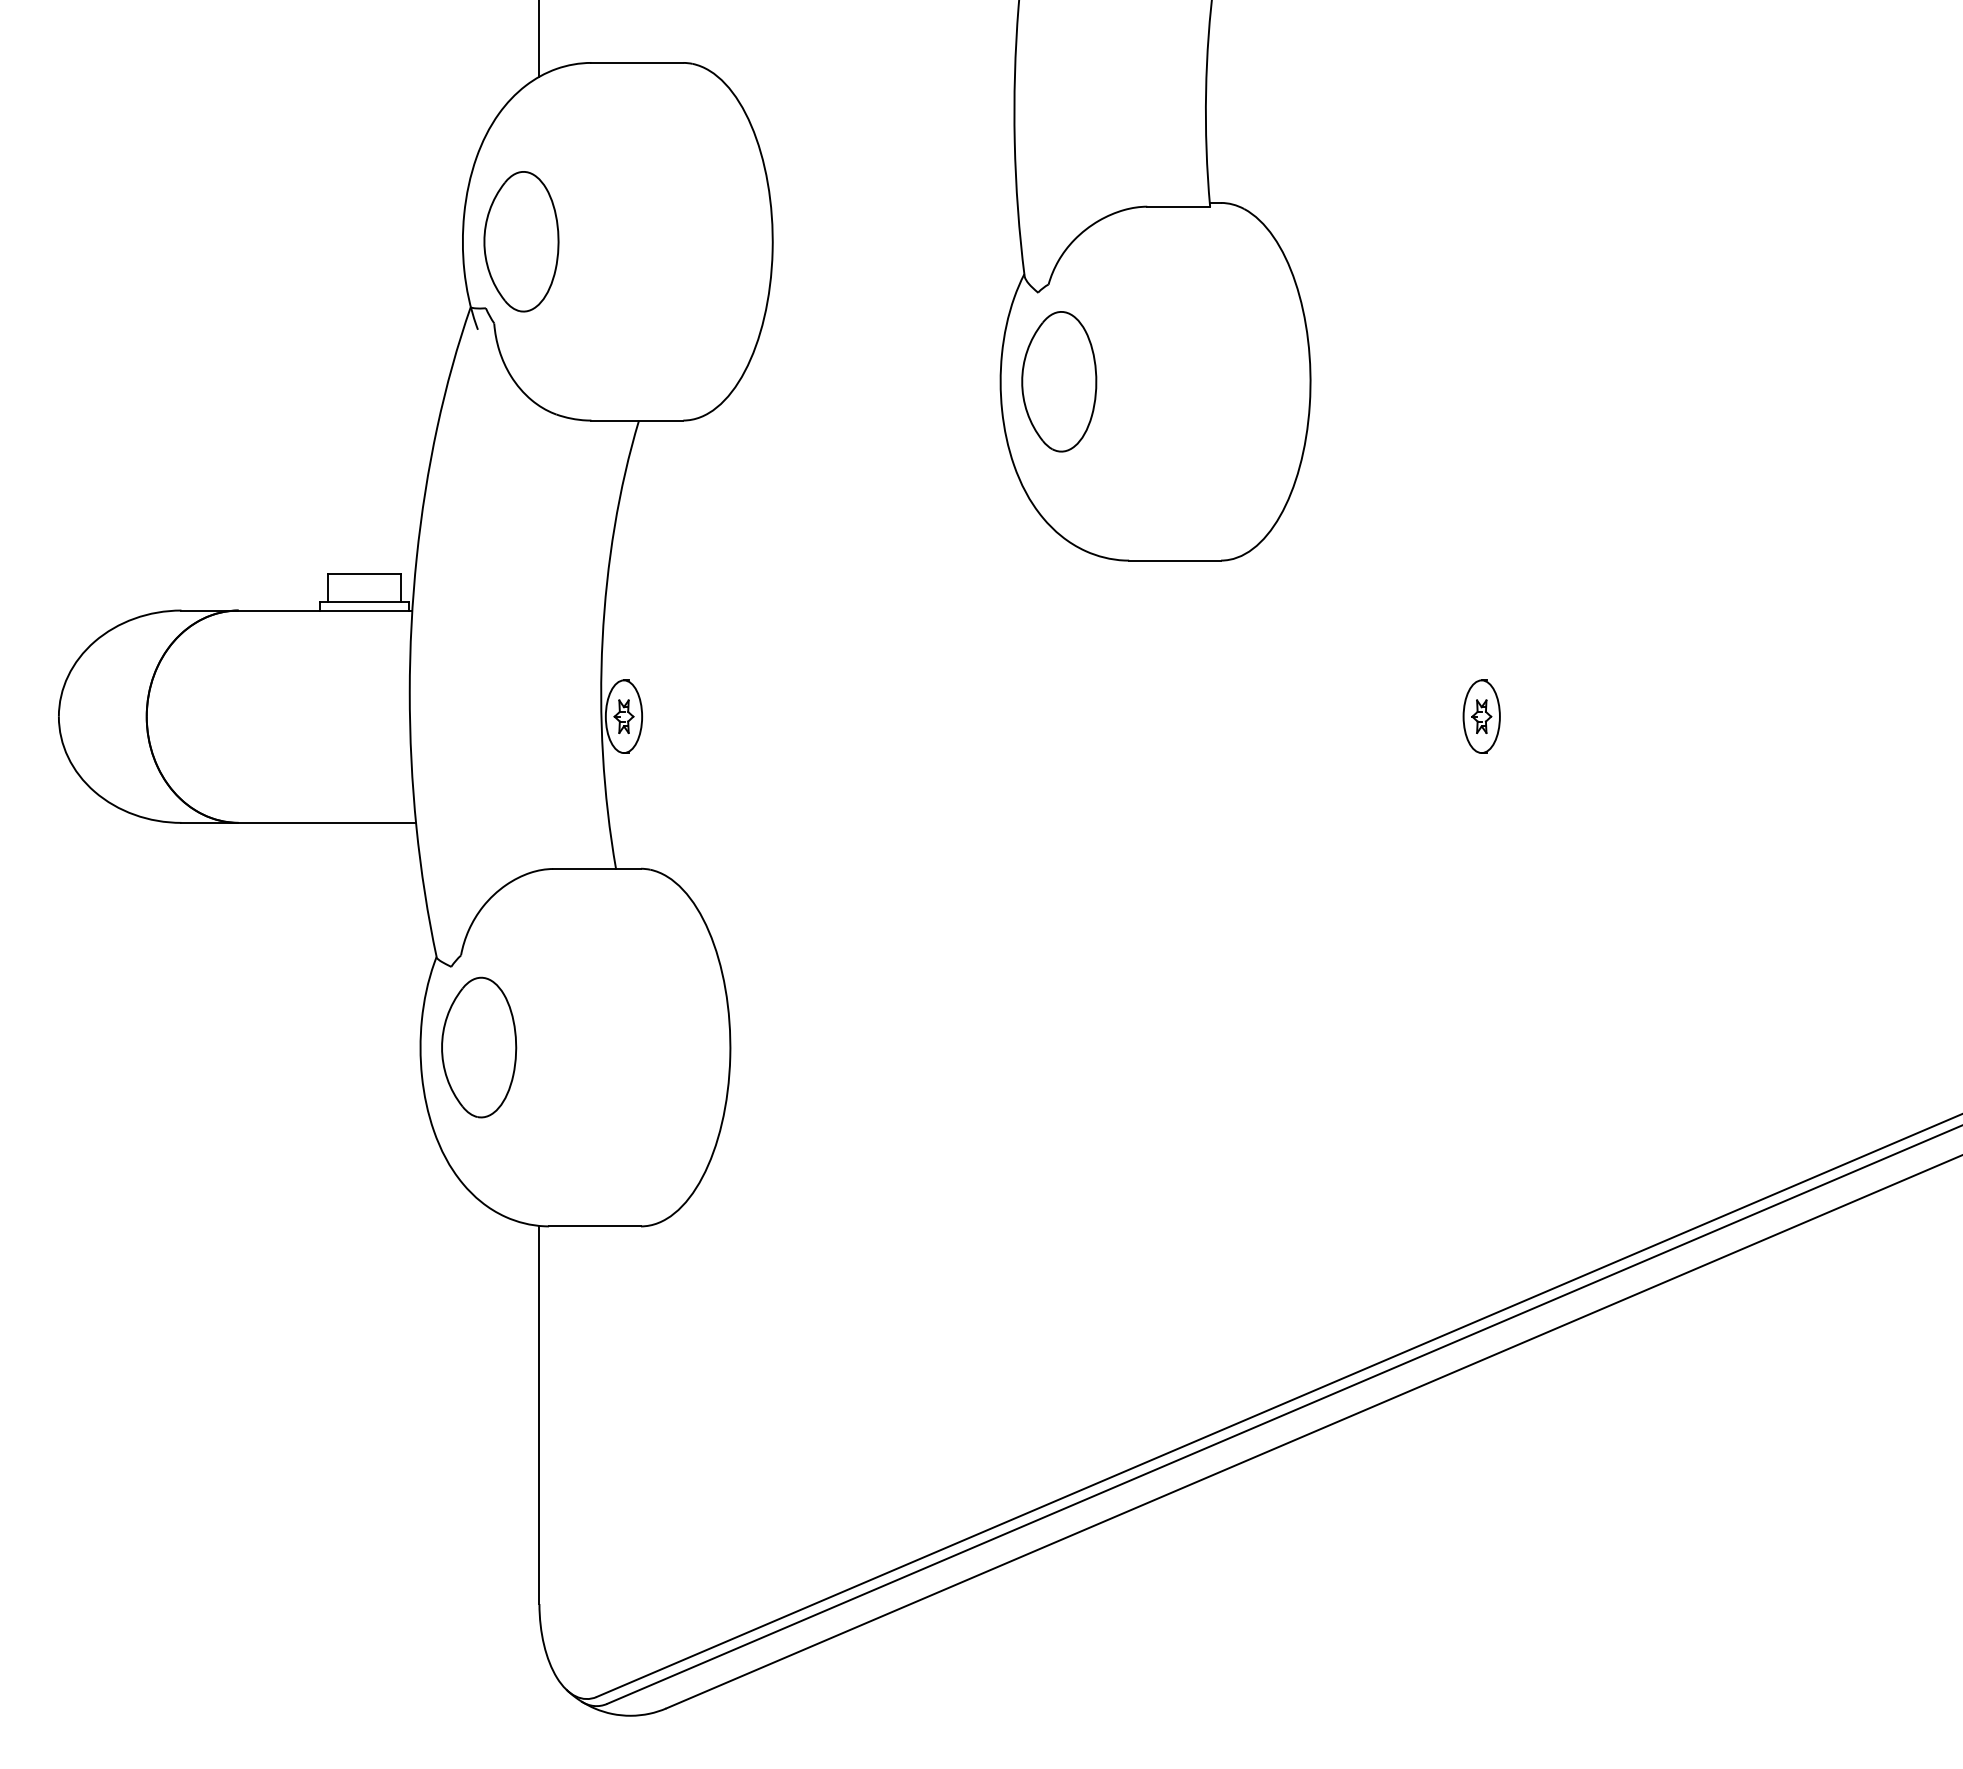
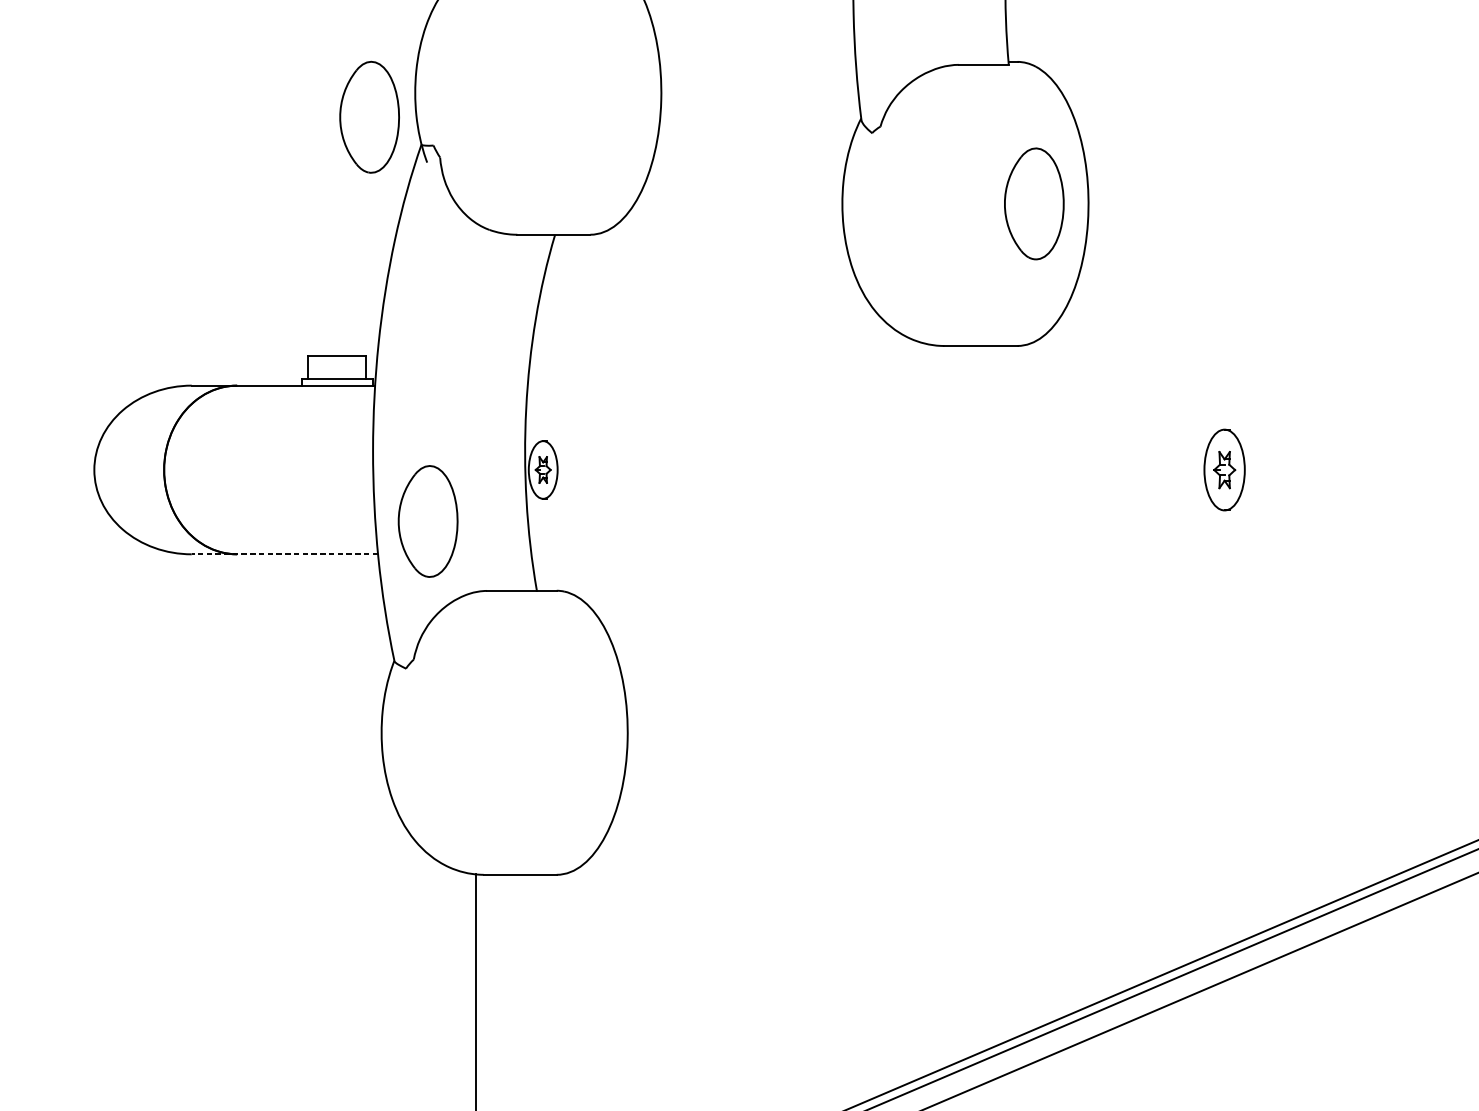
part: (521, 241) -> (369, 117), moved
part: (1059, 381) -> (1034, 203), moved
part: (1481, 716) -> (1224, 469), size x1.4
line: (298, 822) -> (284, 553), solid -> dashed
part: (479, 1047) -> (428, 521), moved

